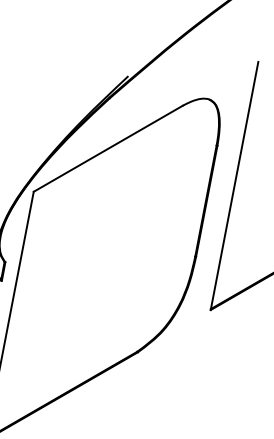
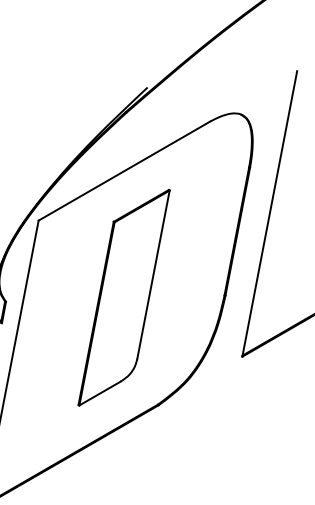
part: (107, 258) -> (123, 297), added

